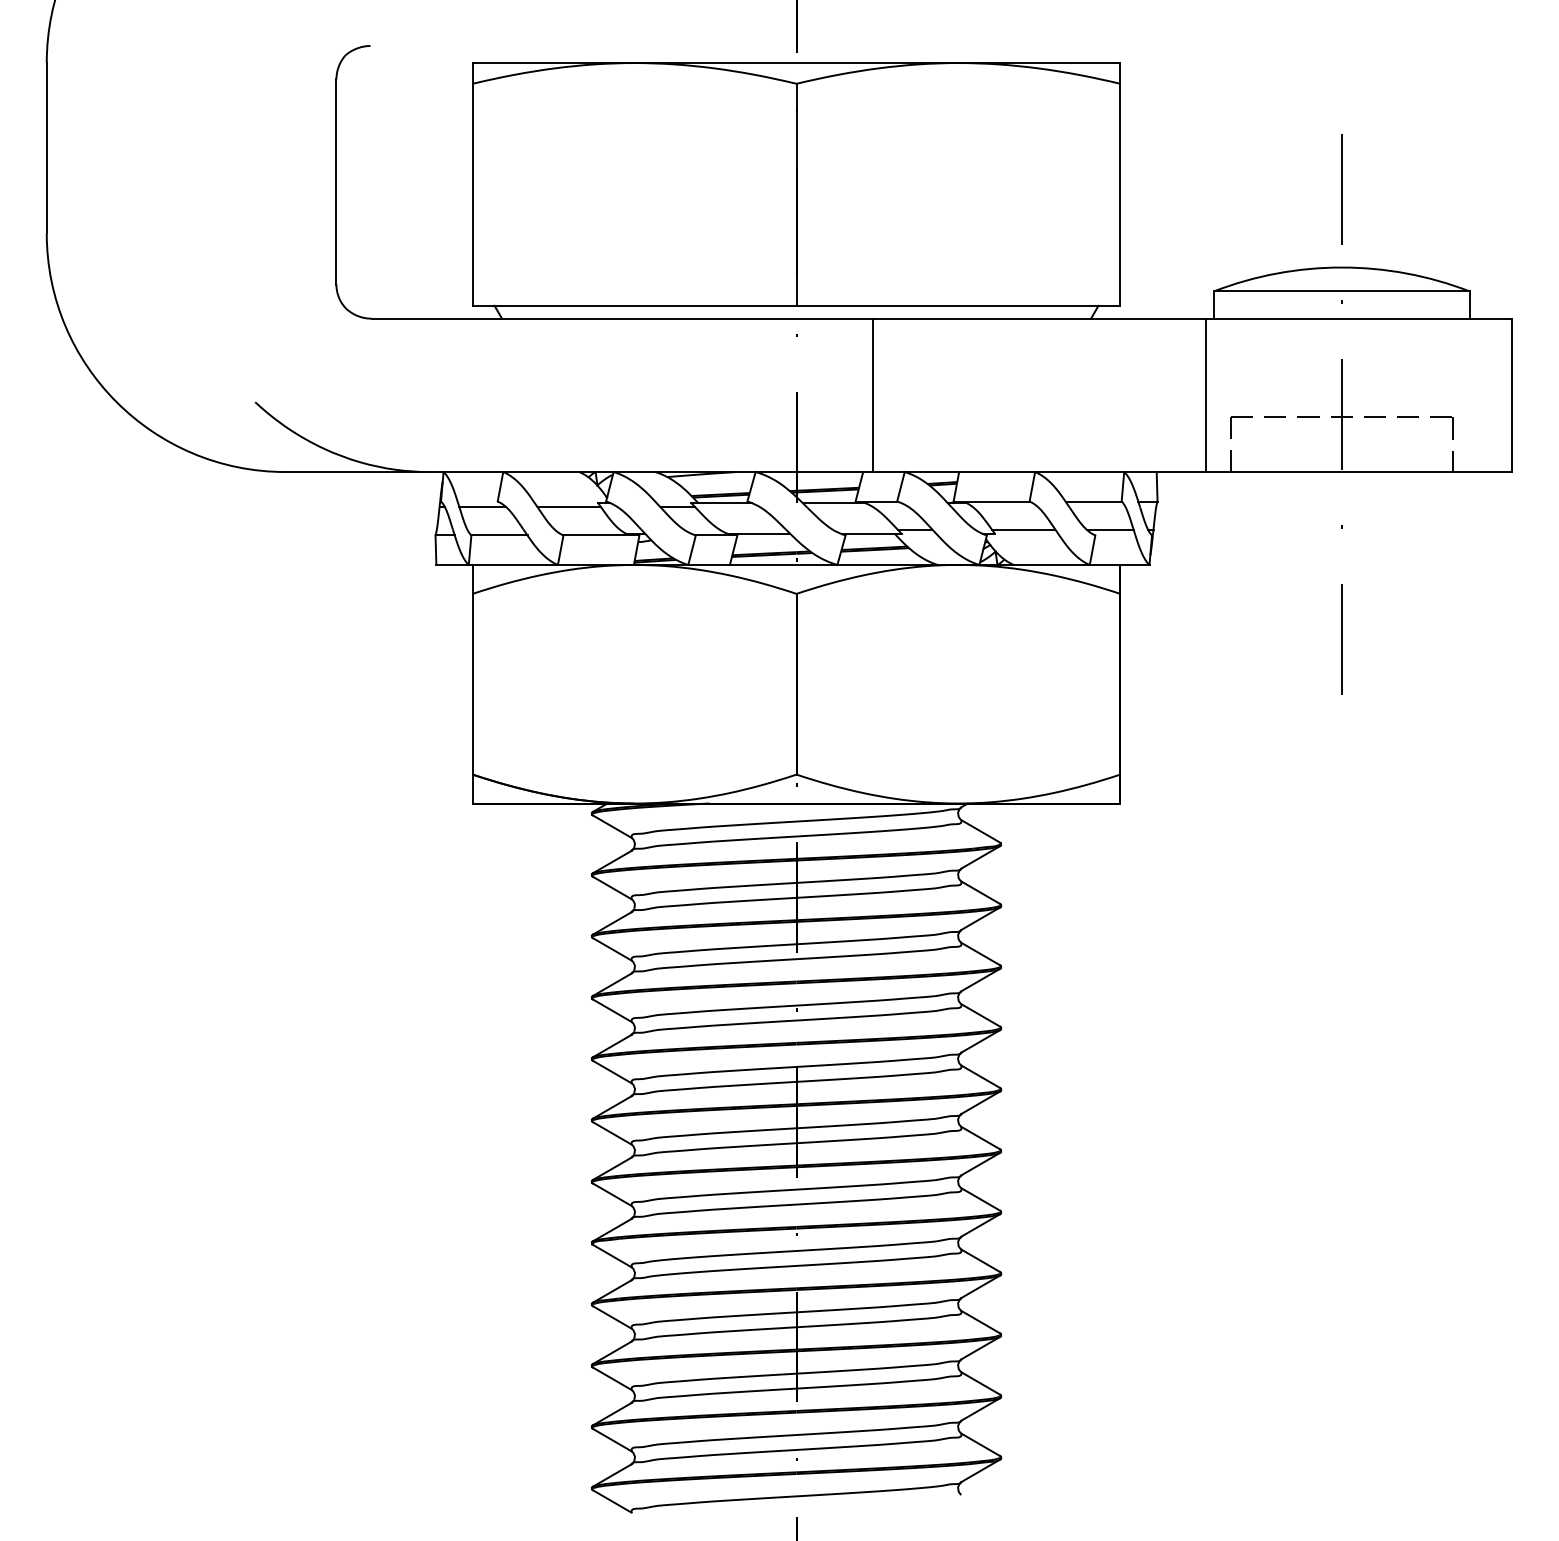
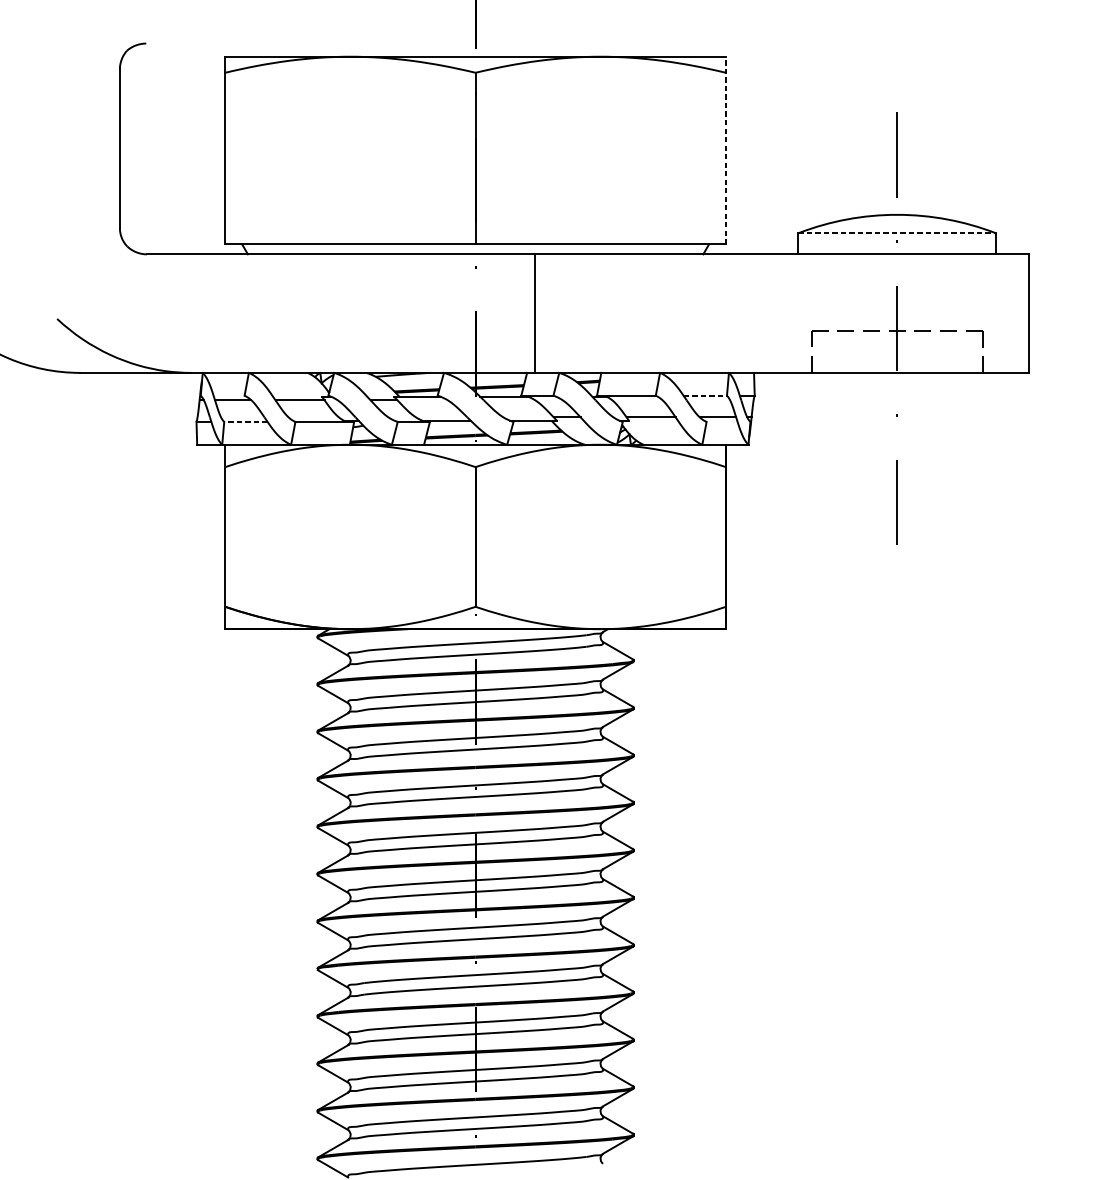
line: (1120, 183) -> (726, 149), solid -> dashed
line: (1341, 291) -> (896, 233), solid -> dashed
line: (1205, 395) -> (791, 313), removed
line: (1094, 501) -> (705, 395), solid -> dashed
line: (498, 535) -> (245, 421), solid -> dashed

